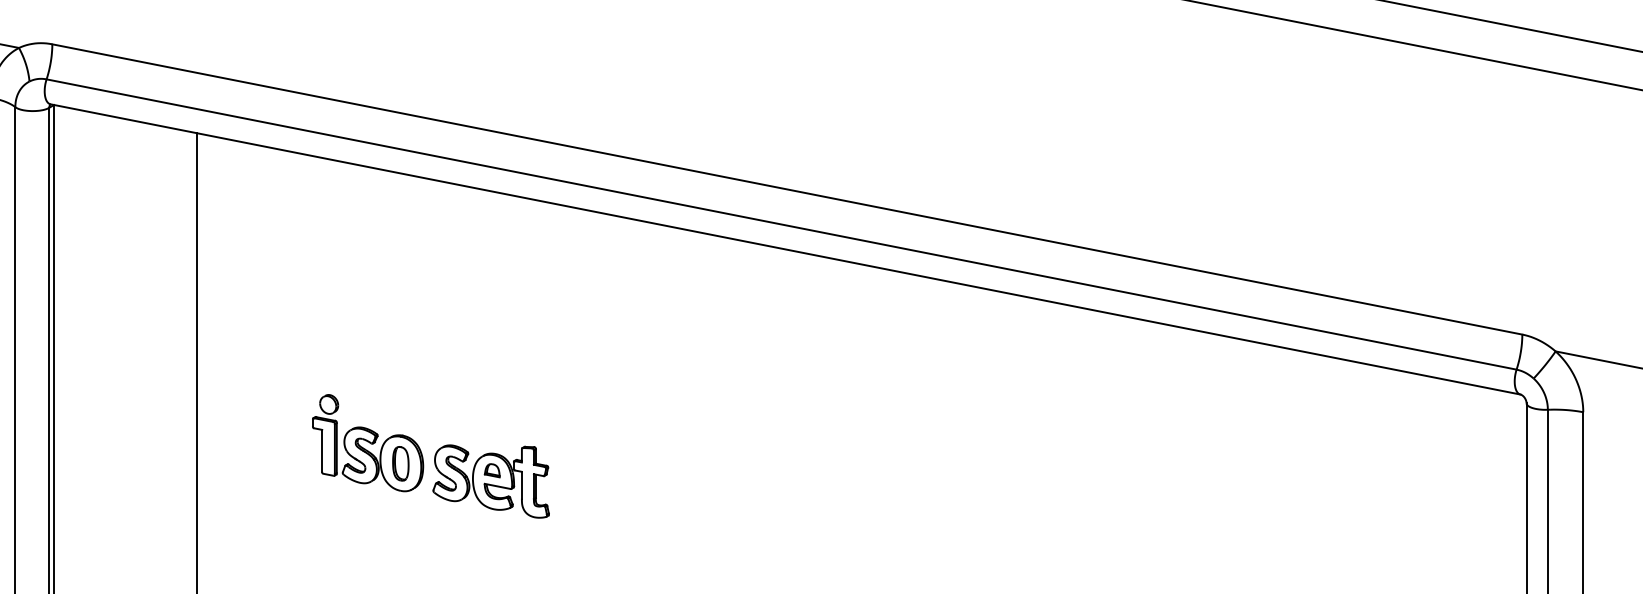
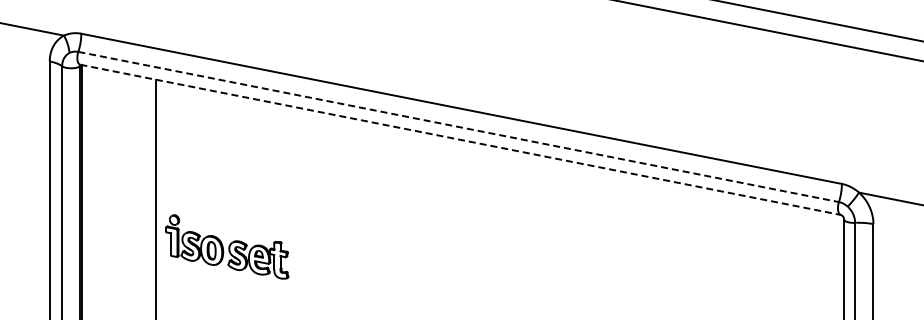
line: (781, 223) -> (458, 126), solid -> dashed
line: (785, 248) -> (460, 139), solid -> dashed
part: (431, 455) -> (227, 246), moved

